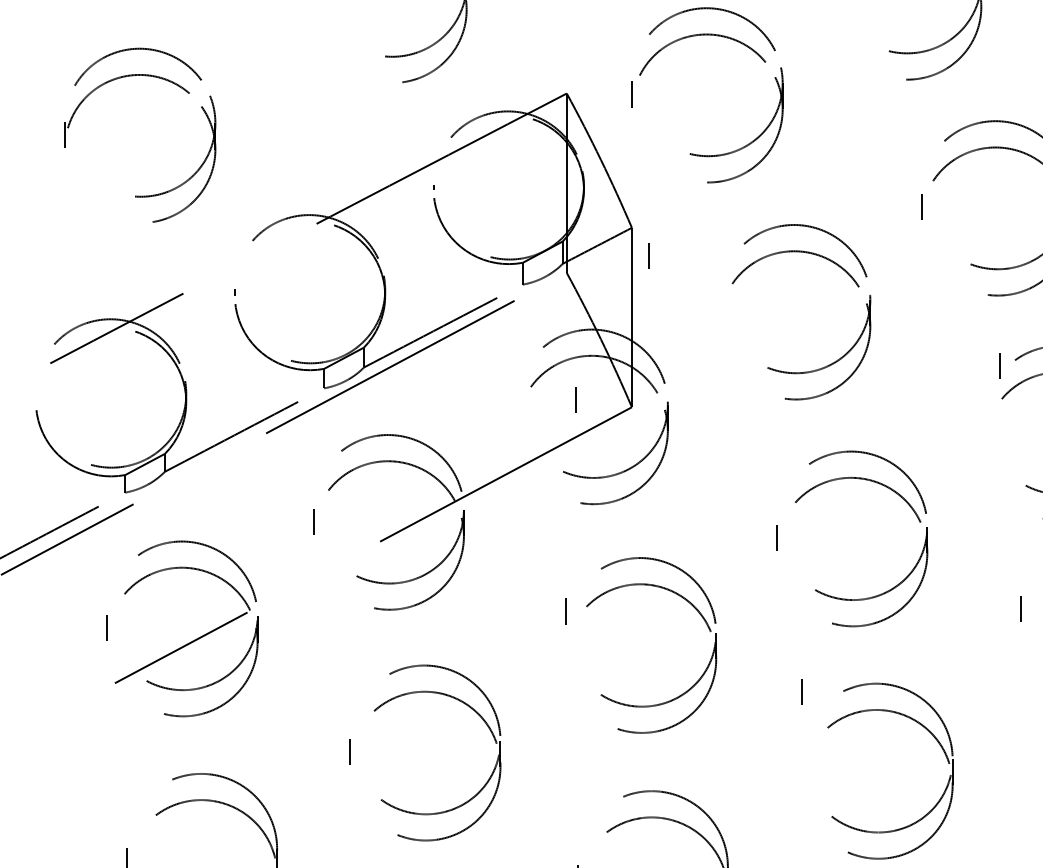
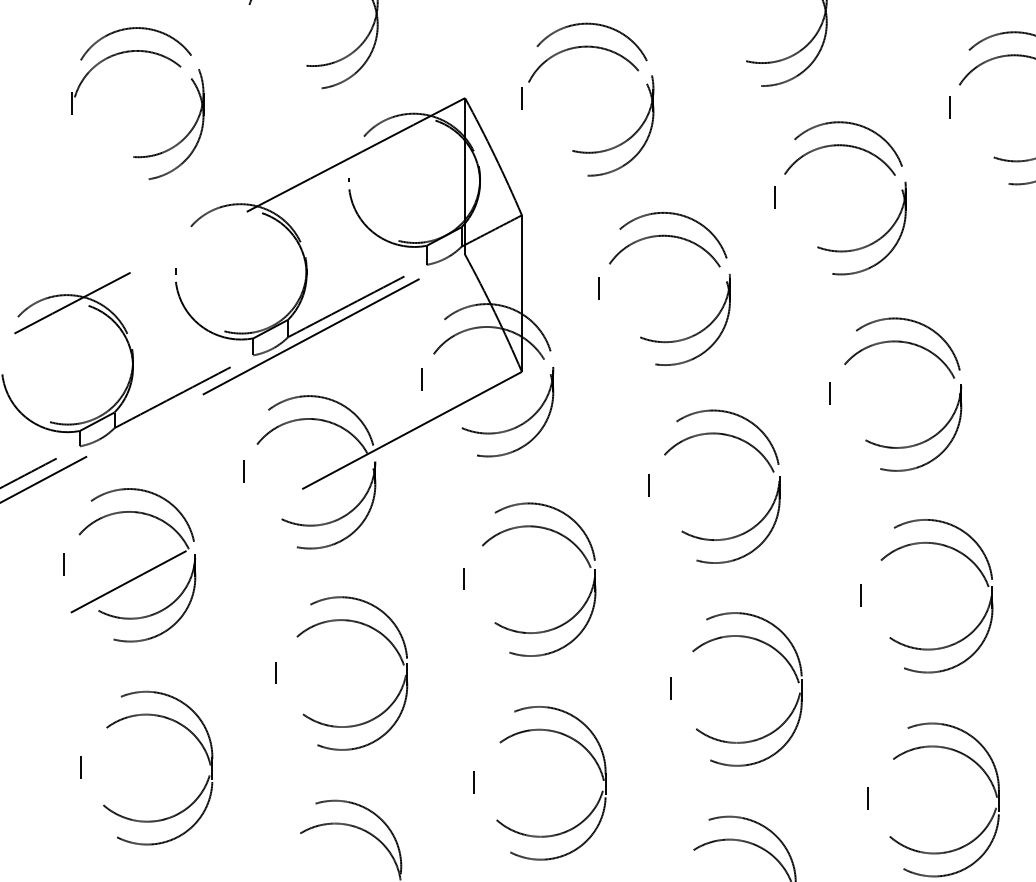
part: (132, 76) -> (131, 52), moved
line: (648, 256) -> (598, 288), moved
line: (999, 365) -> (829, 393), moved
line: (575, 399) -> (421, 379), moved
line: (1019, 609) -> (860, 595), moved
line: (564, 610) -> (463, 578), moved
line: (802, 692) -> (670, 688), moved

